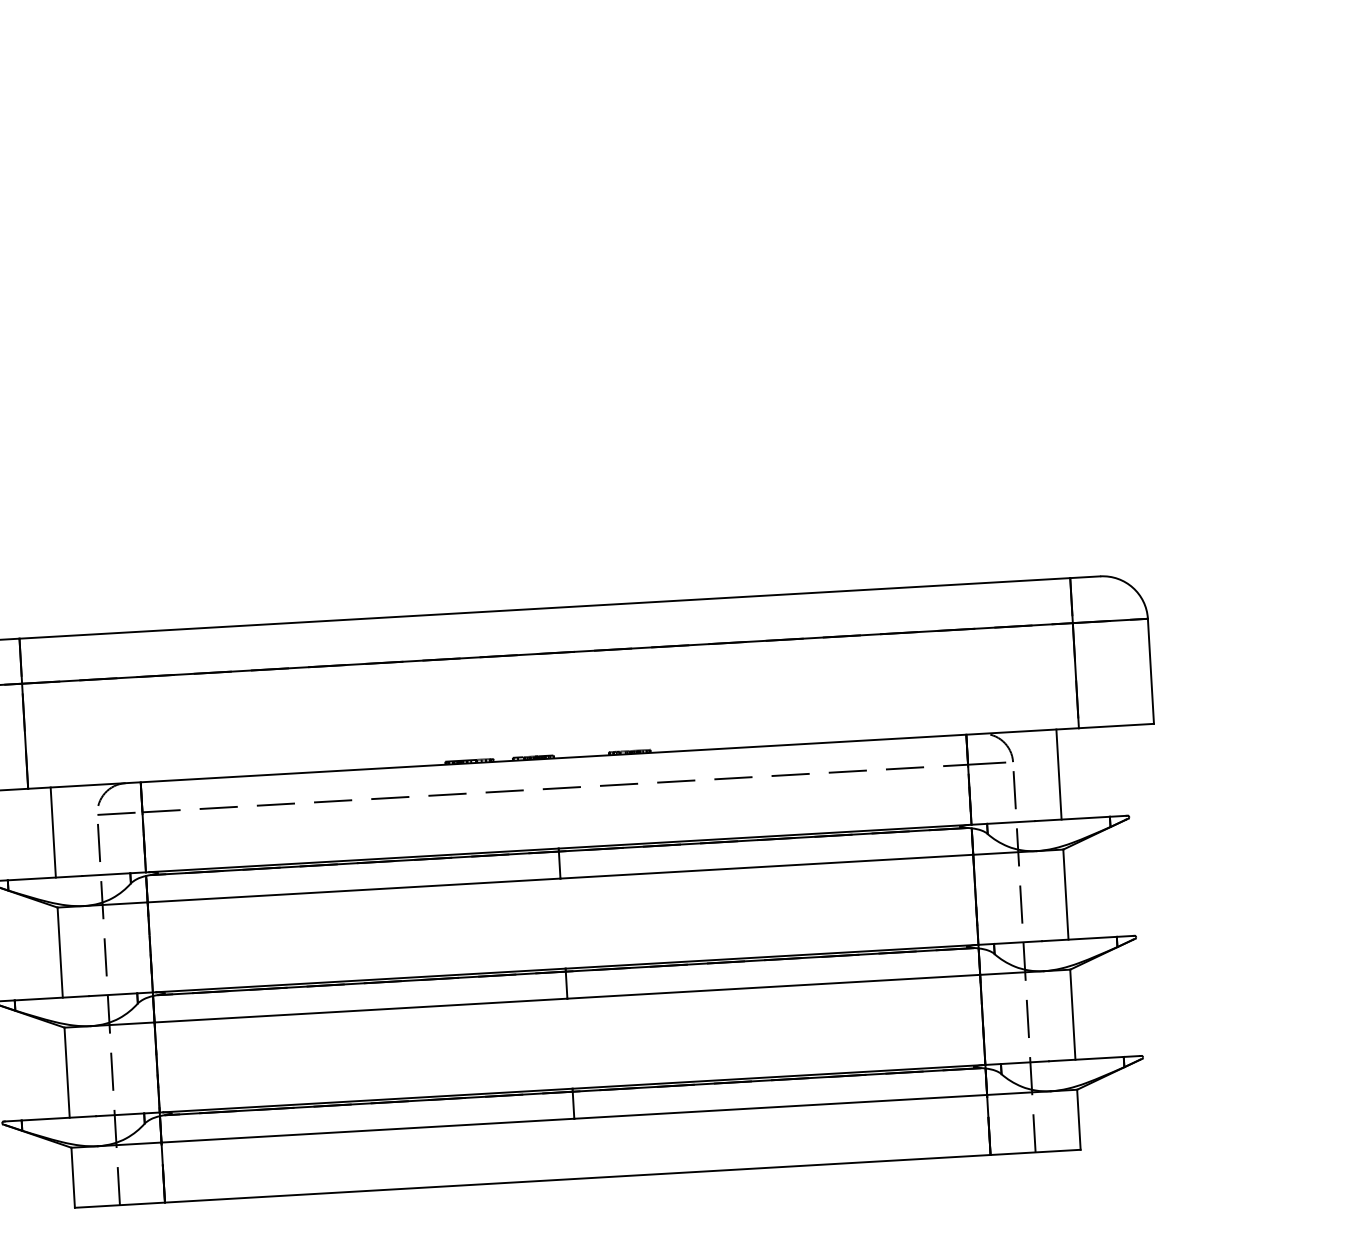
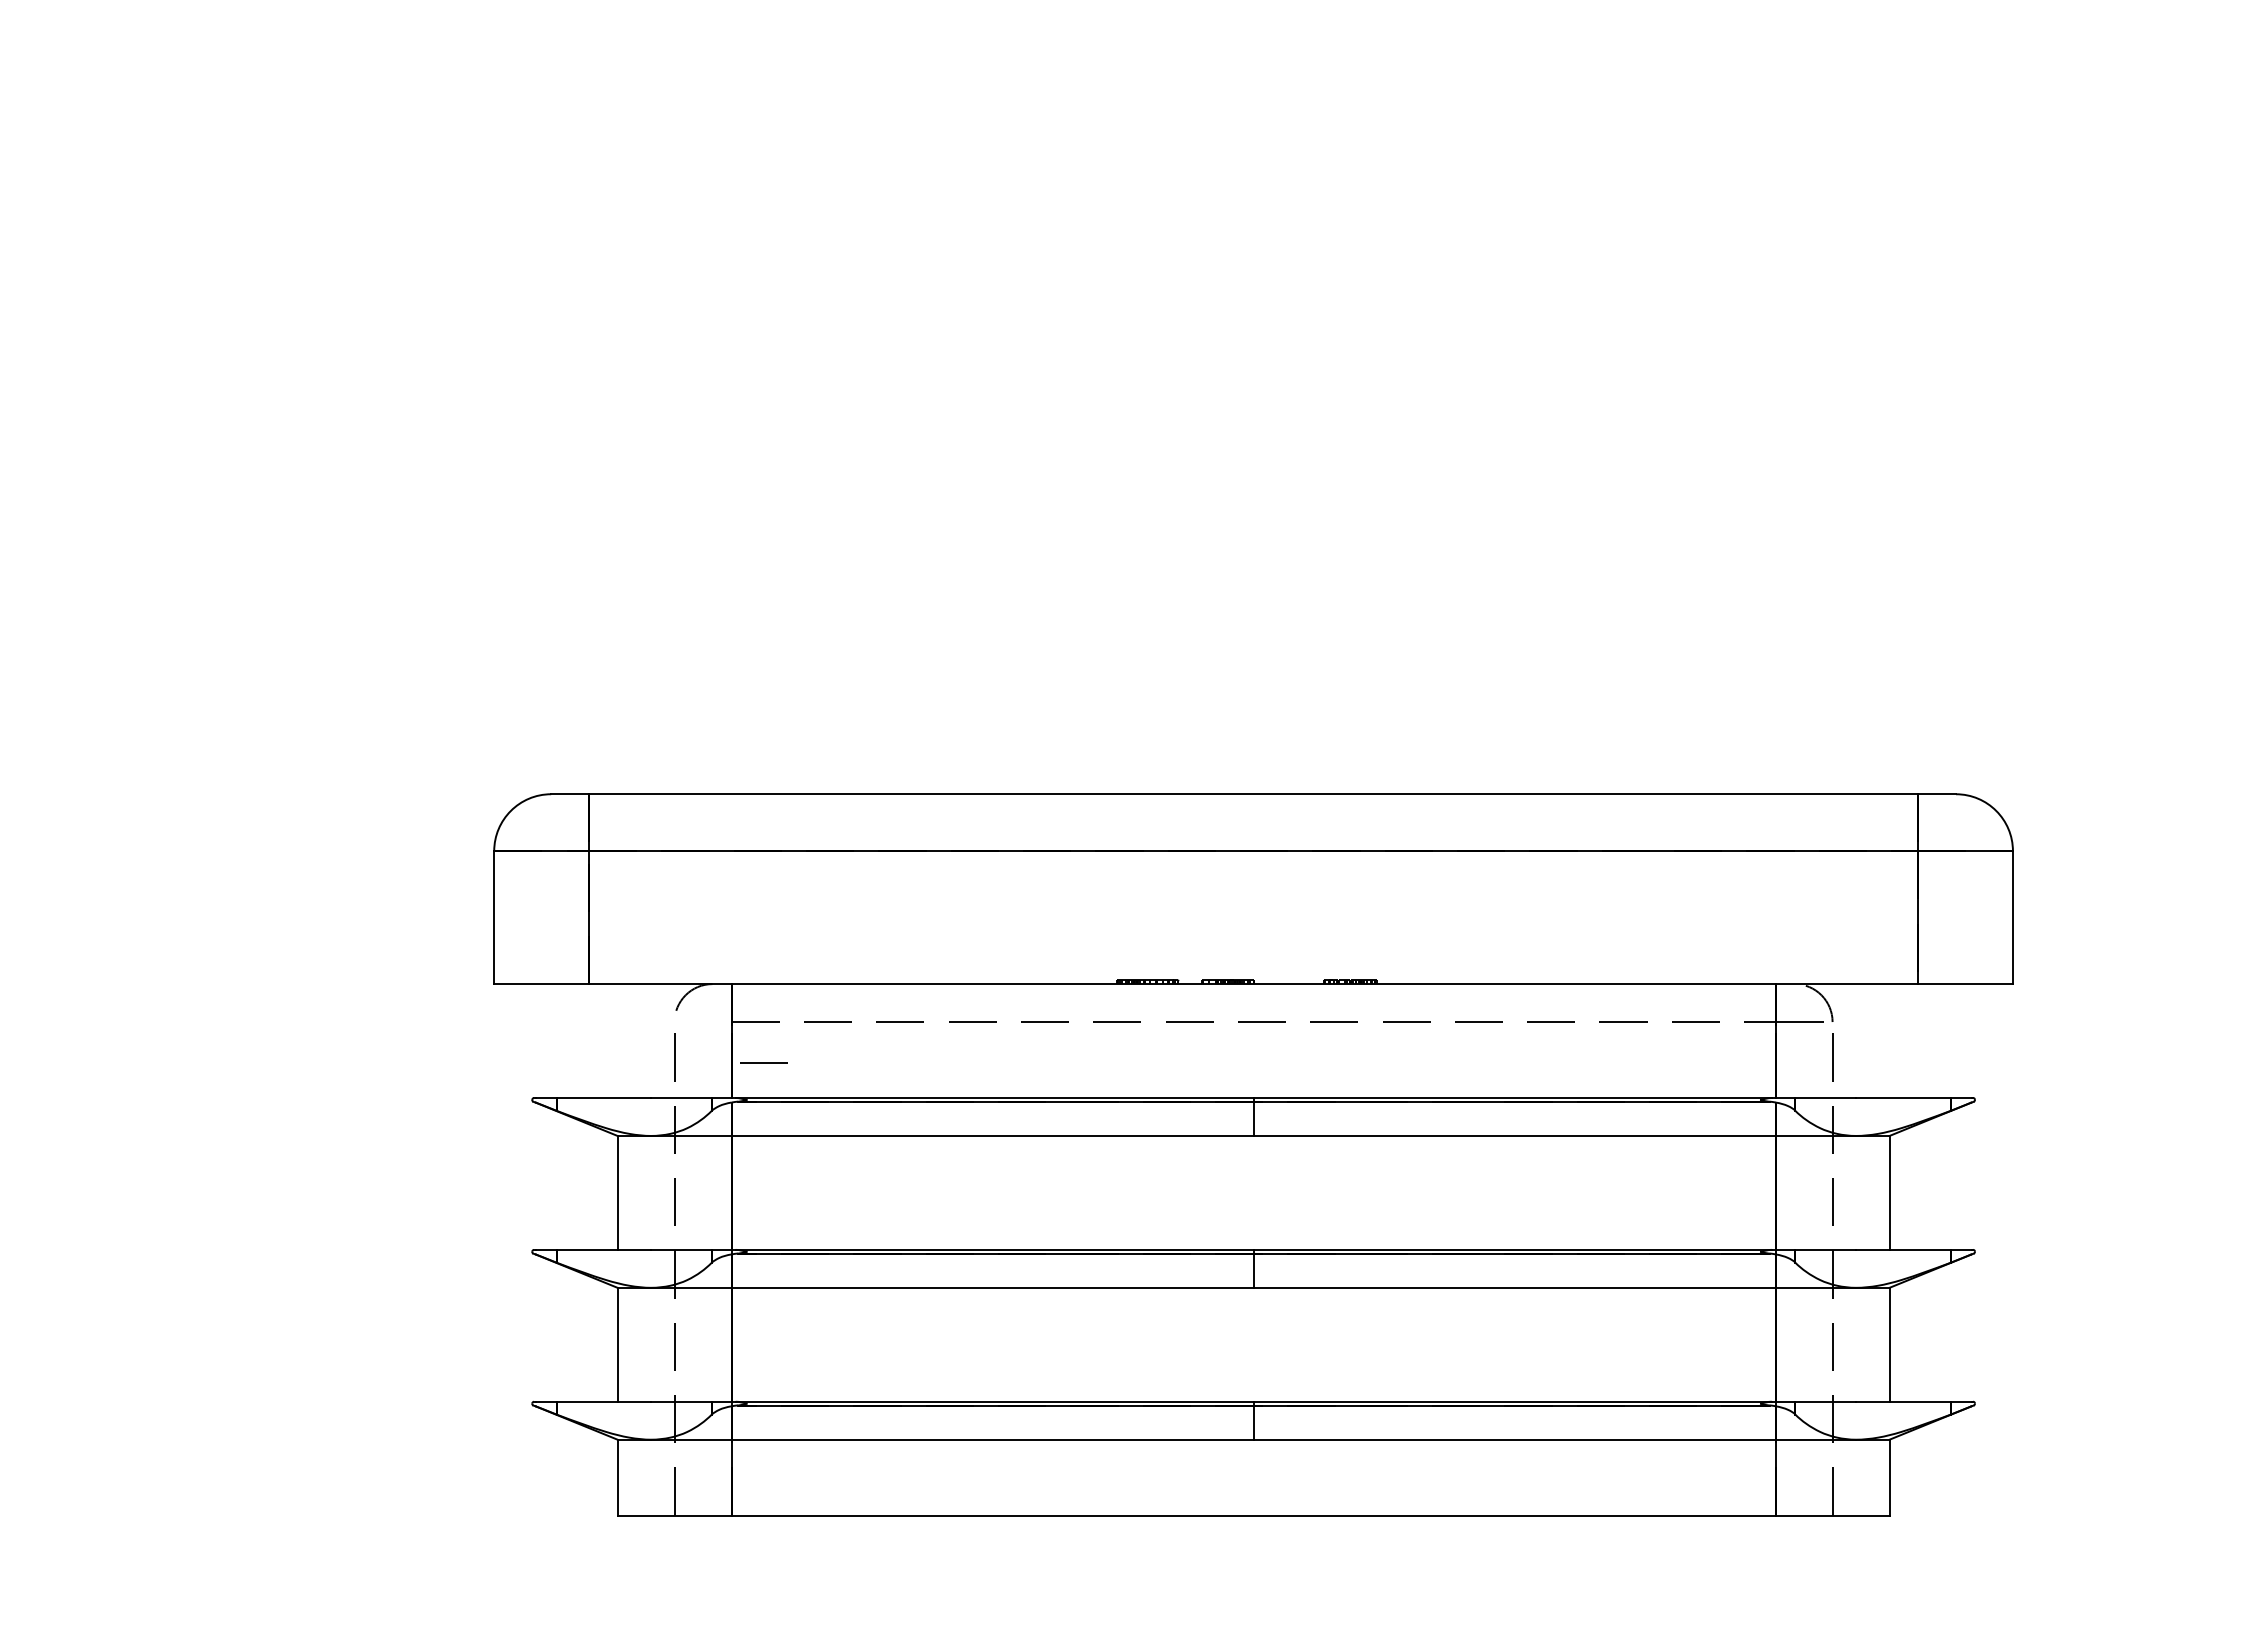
line: (1058, 774) -> (1889, 1041), removed
line: (116, 813) -> (763, 1062), moved
line: (53, 832) -> (617, 1041), removed

